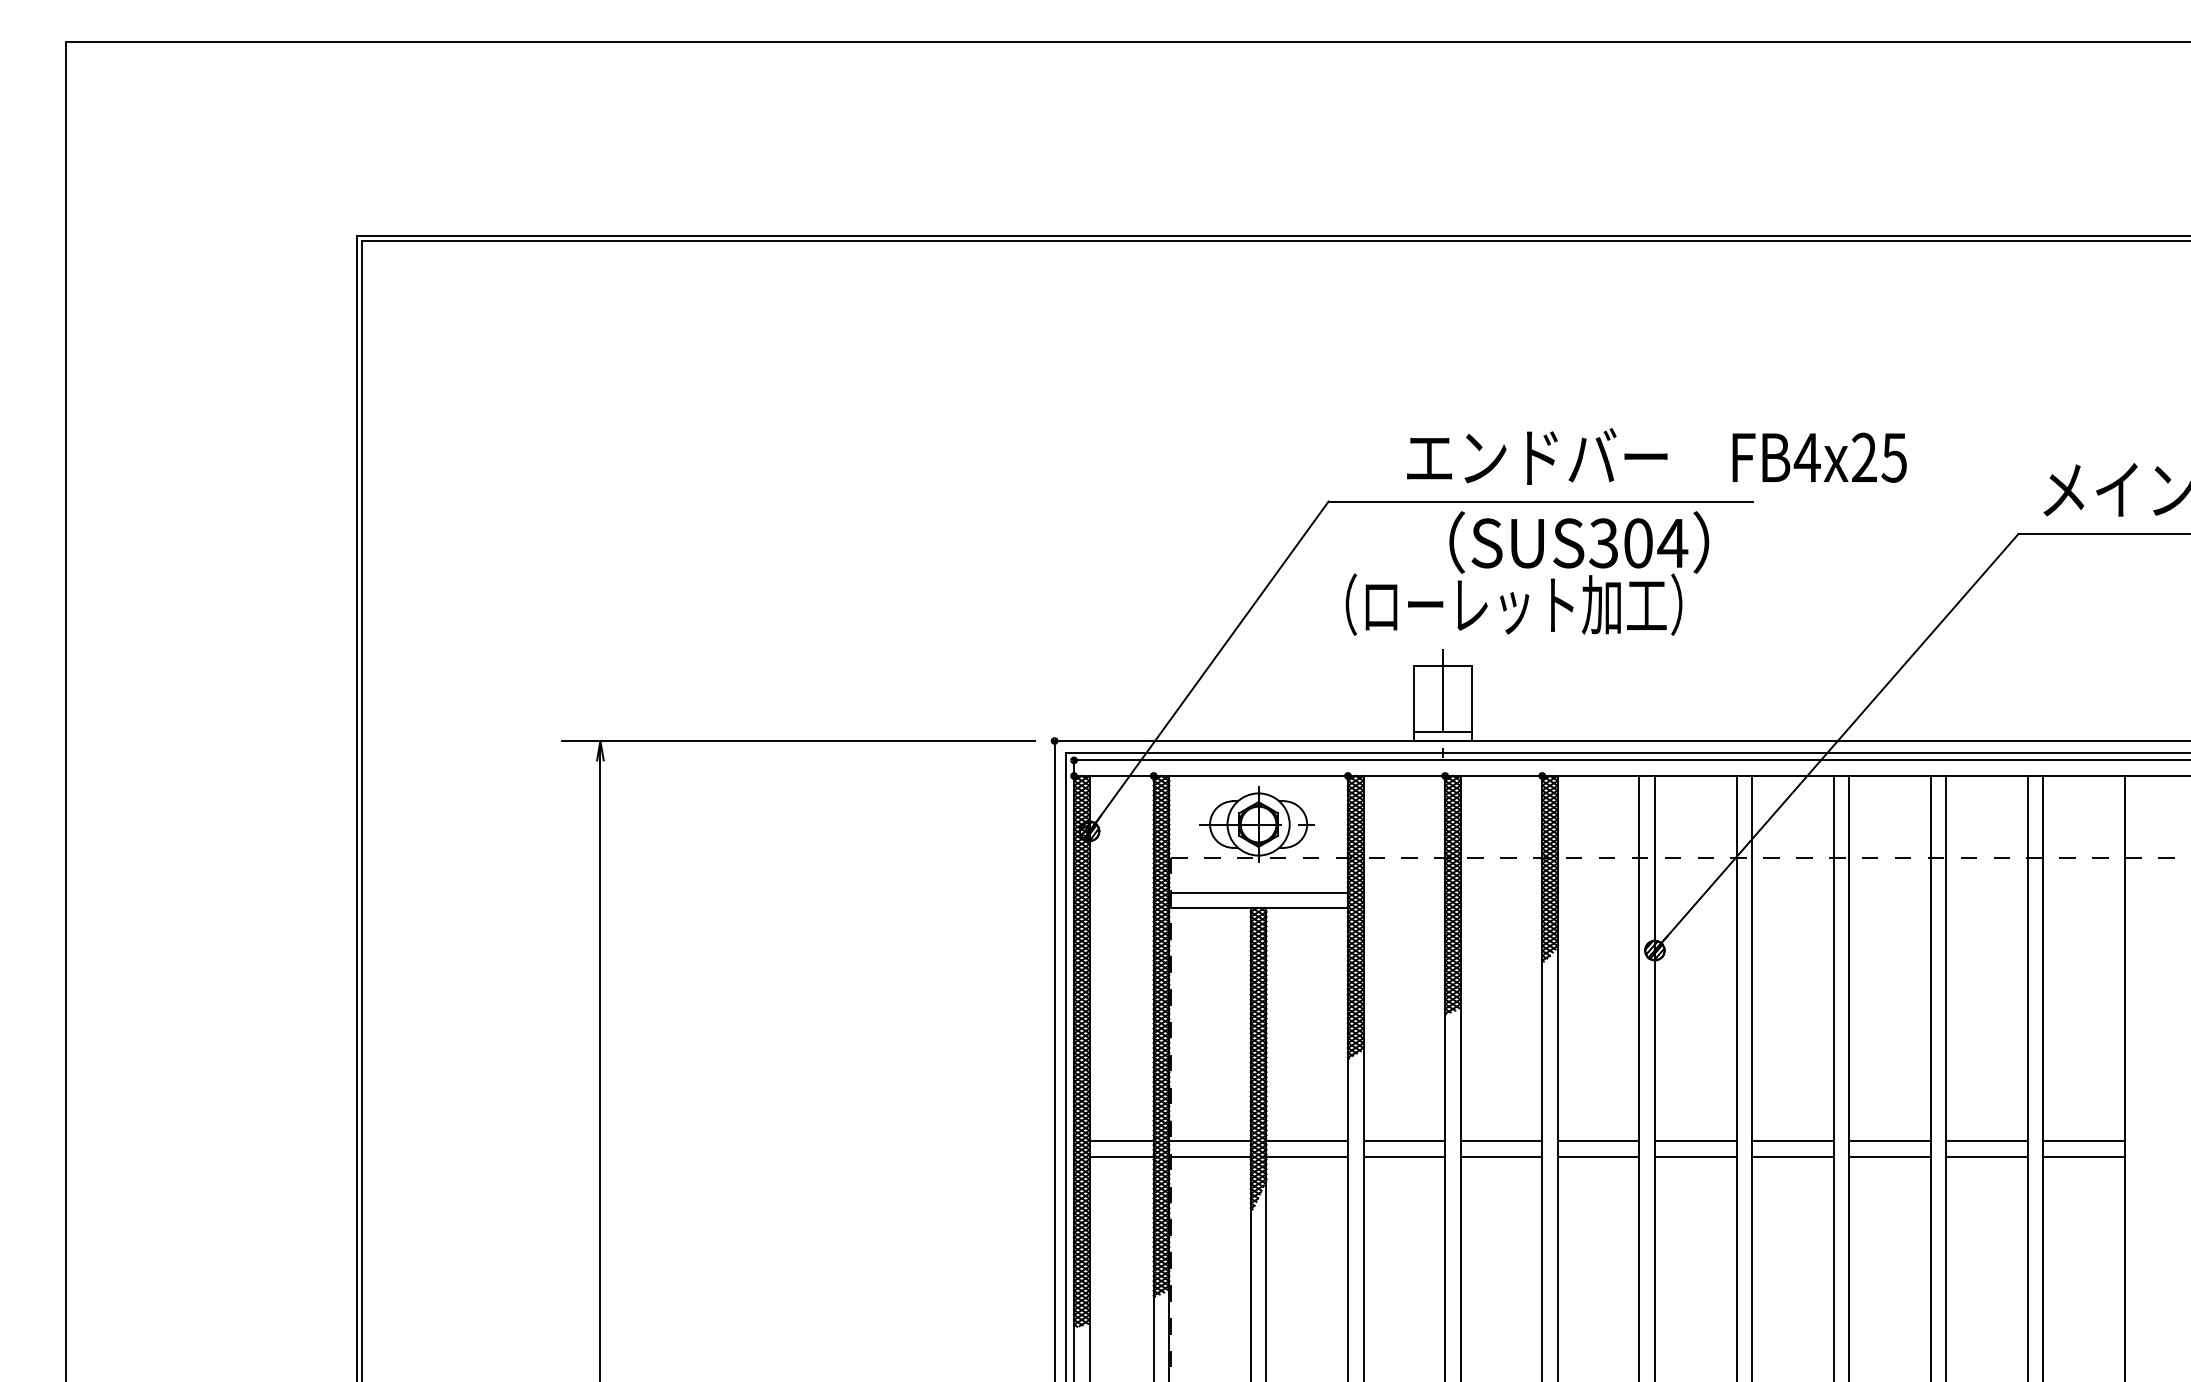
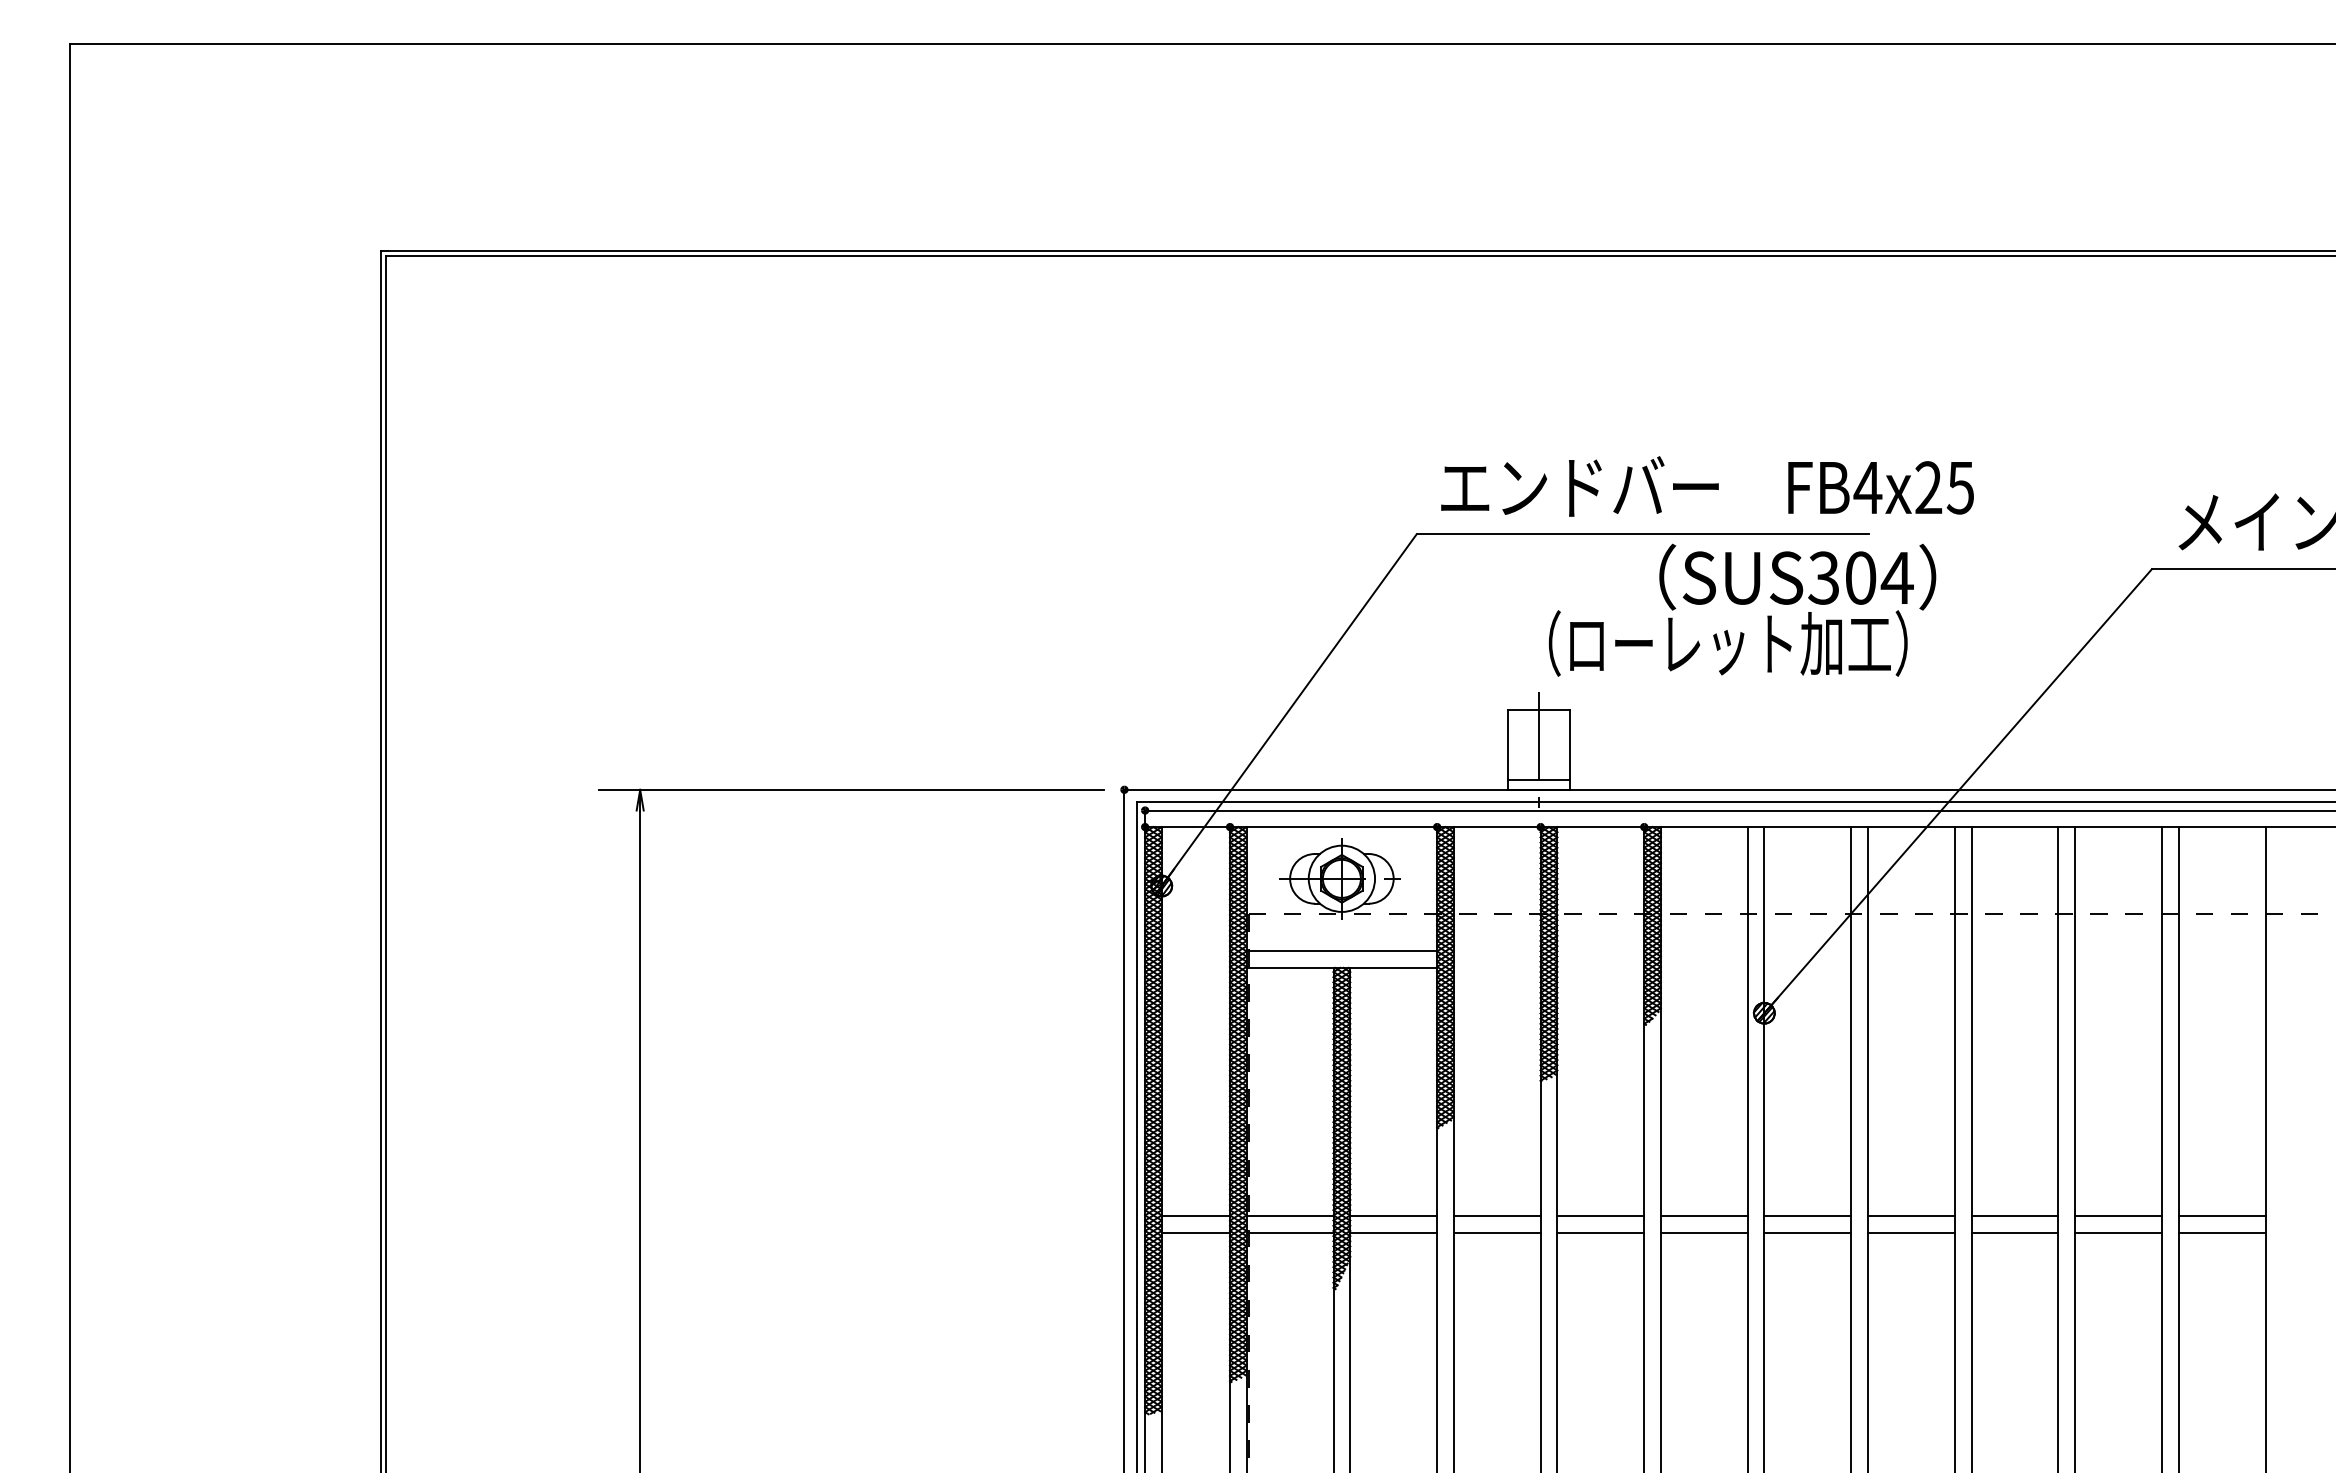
text: (1656, 456) -> (1707, 486), moved
text: (1527, 572) -> (1742, 609), moved

